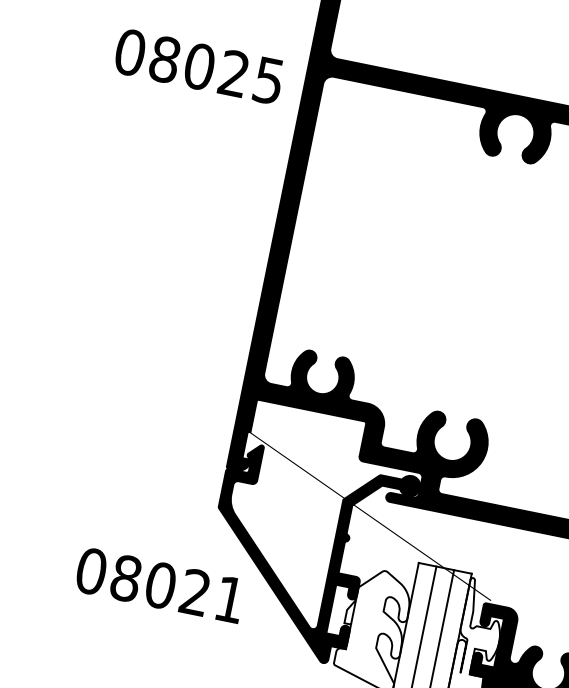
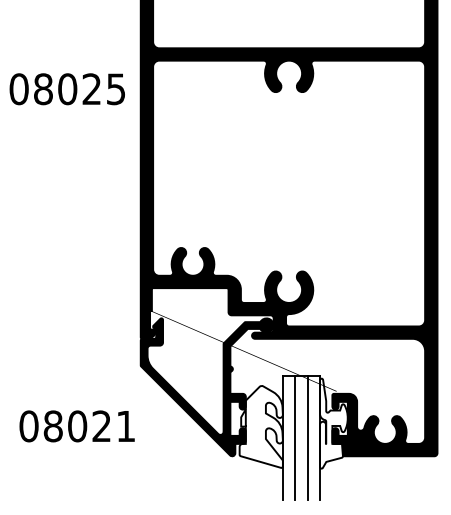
text: (197, 66) -> (66, 89), moved
text: (159, 585) -> (76, 426), moved

